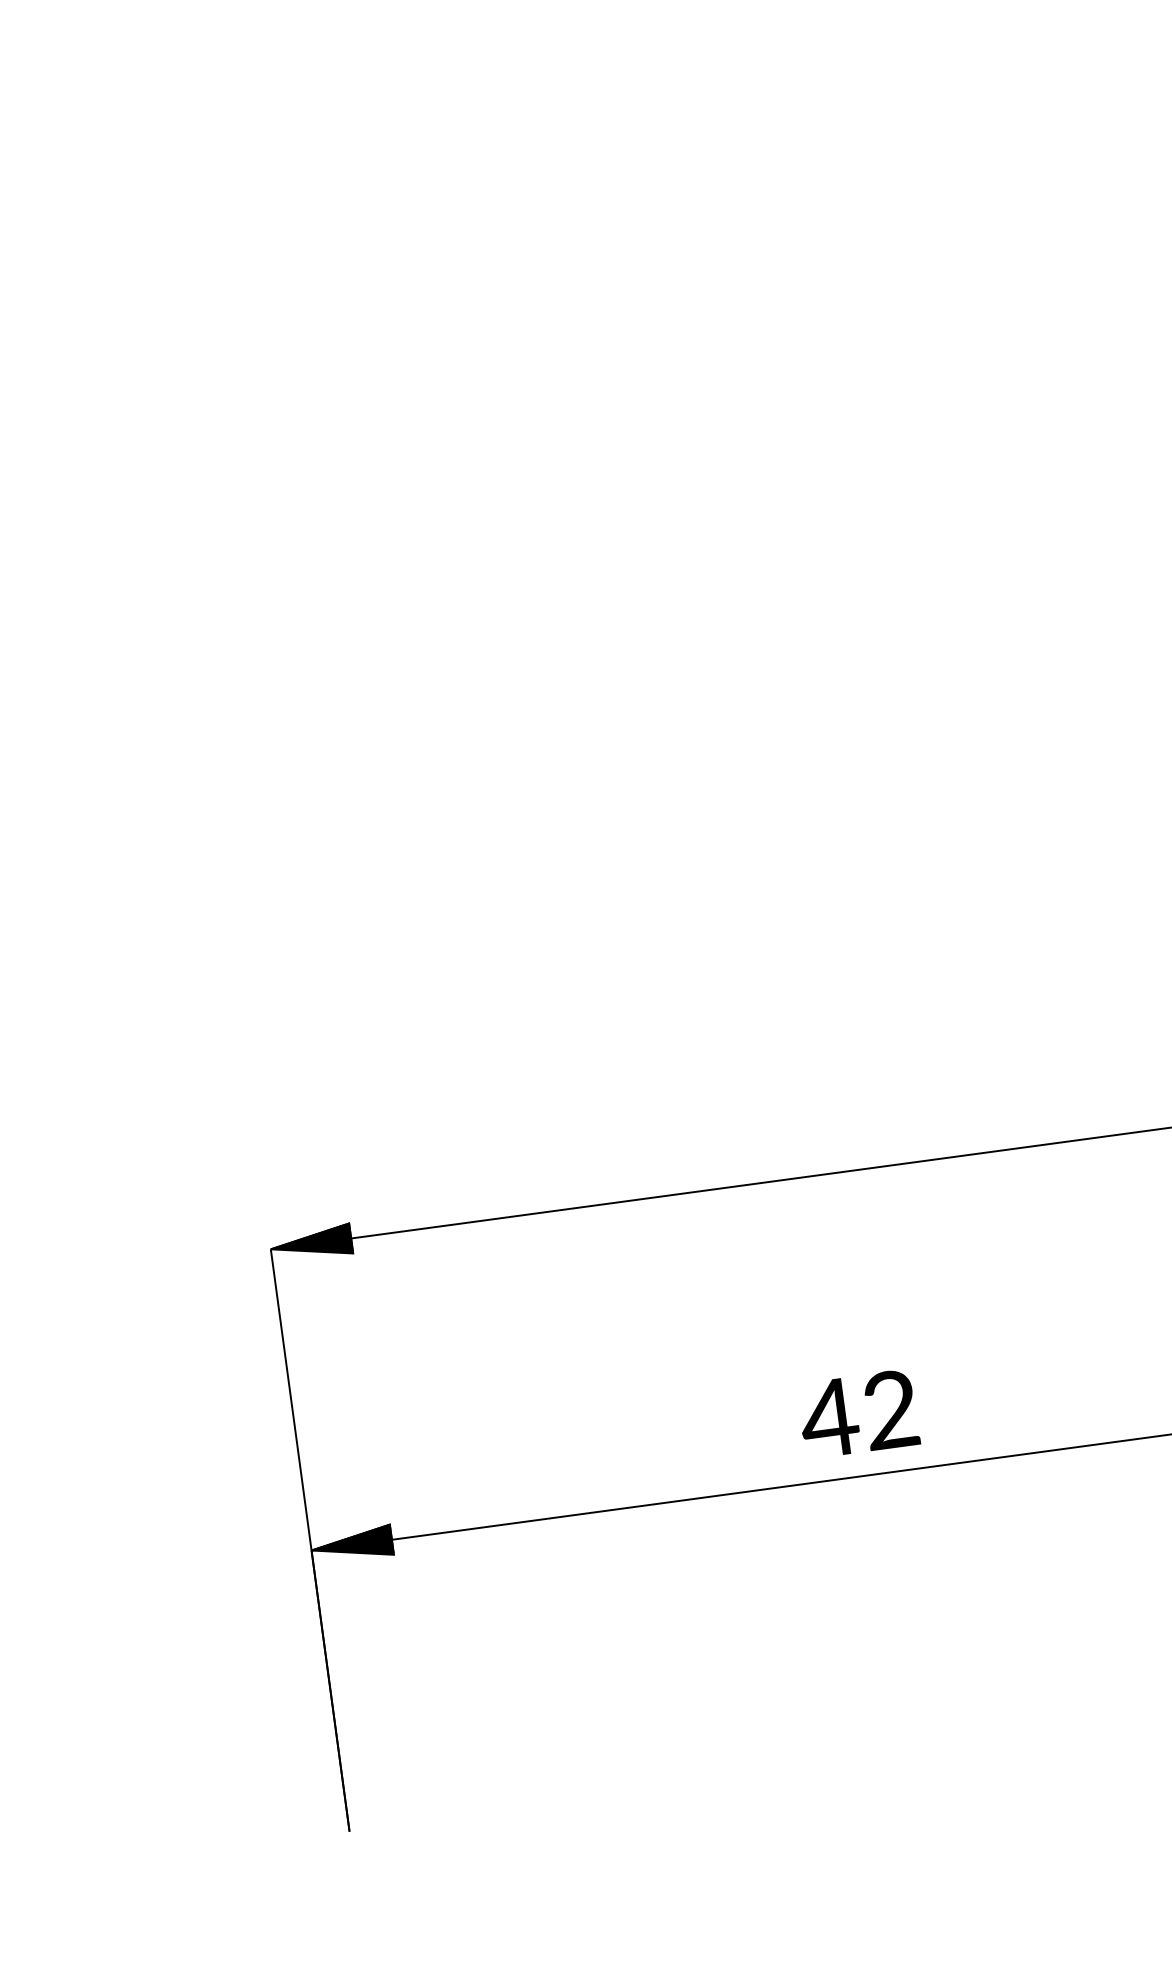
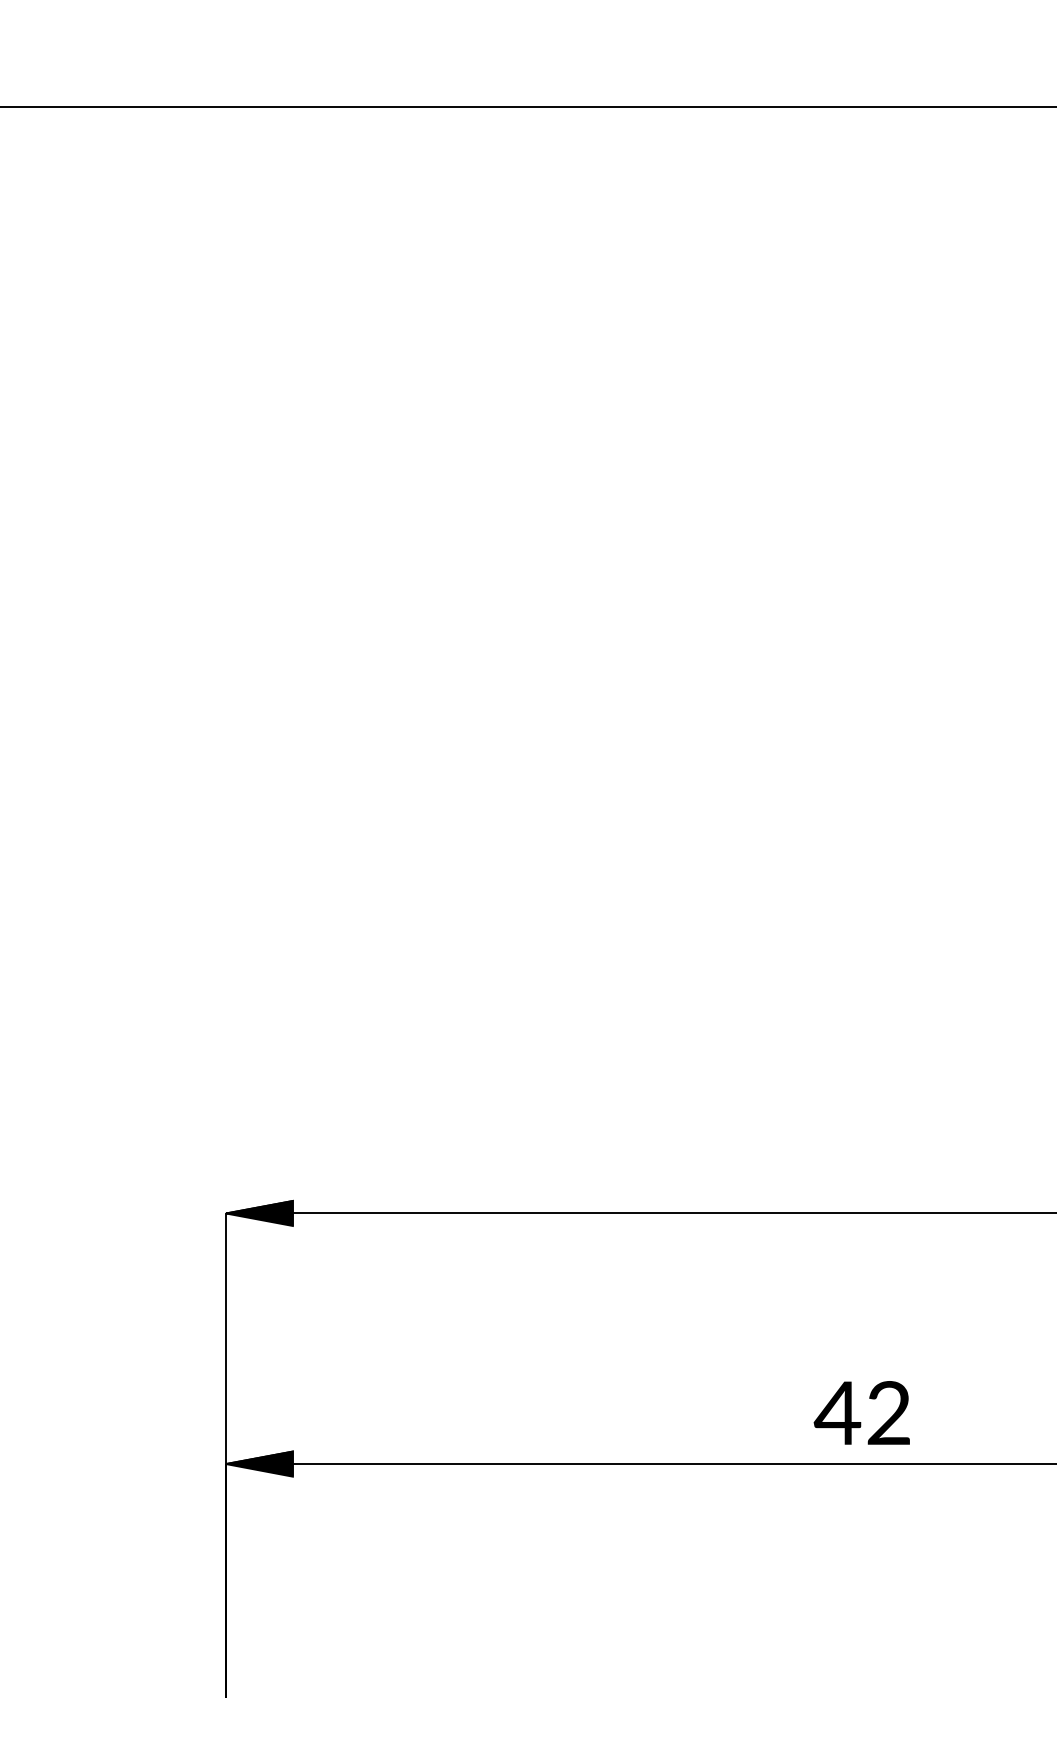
text: (857, 1413) -> (861, 1412), moved

